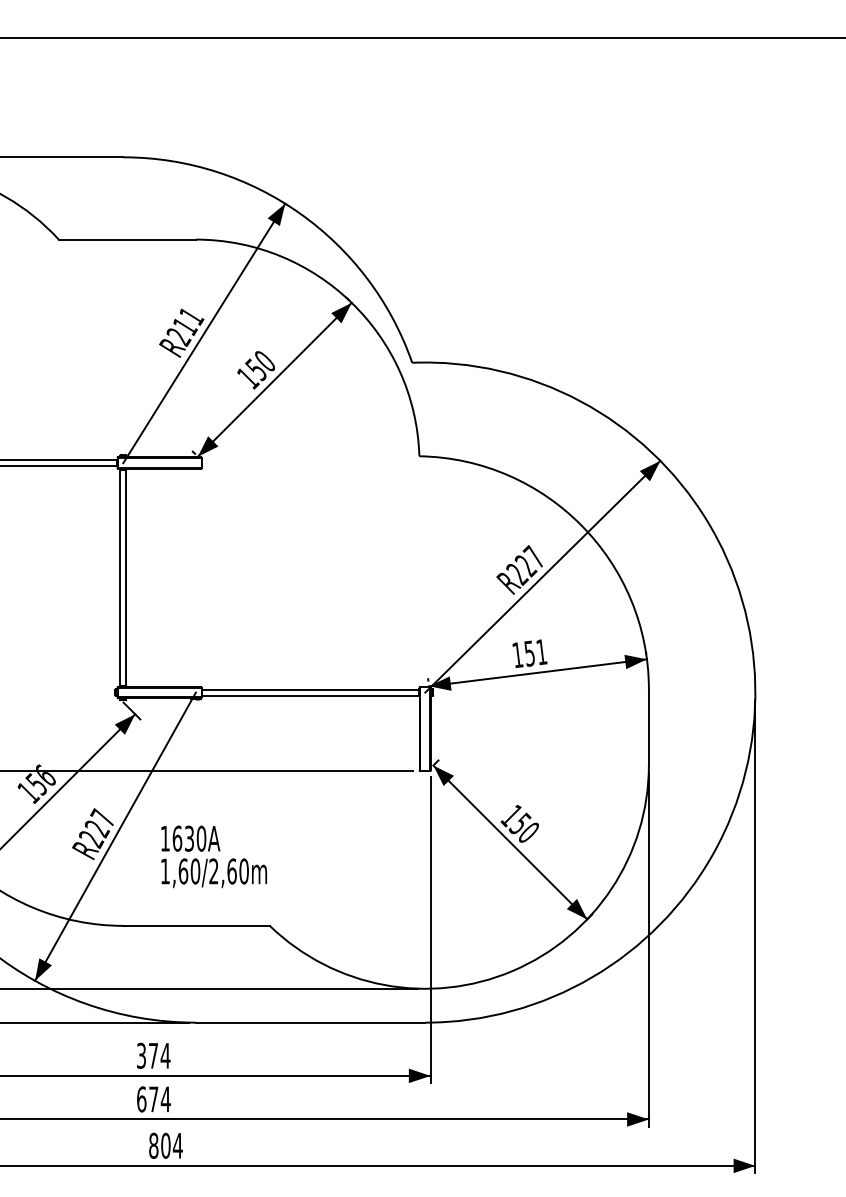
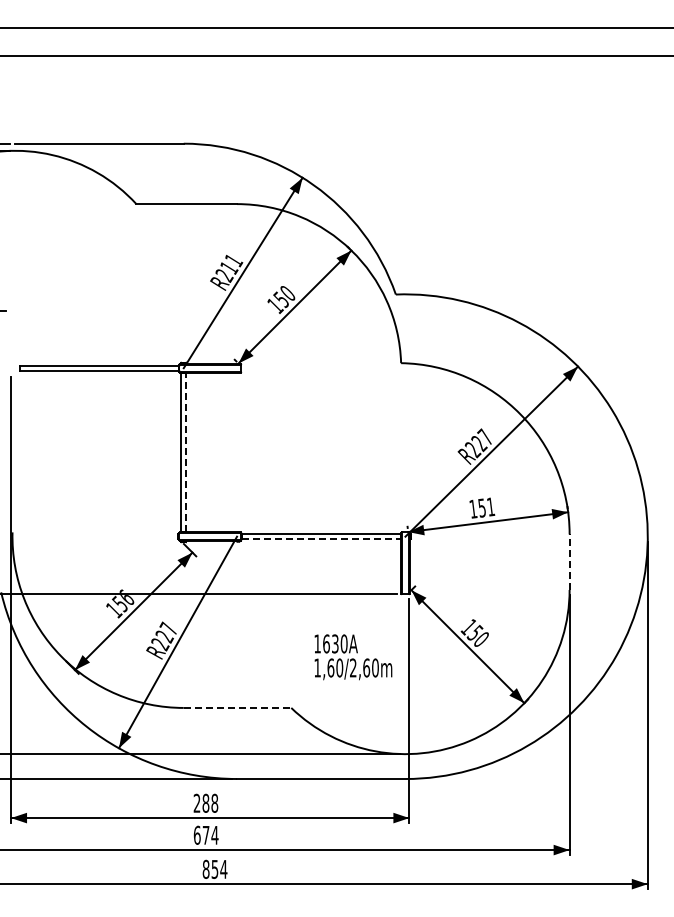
line: (127, 576) -> (186, 451), solid -> dashed
line: (310, 695) -> (321, 538), solid -> dashed
line: (648, 727) -> (569, 562), solid -> dashed
text: (214, 857) -> (353, 657), moved
line: (196, 925) -> (237, 707), solid -> dashed
text: (152, 1054) -> (205, 802), 374 -> 288
text: (165, 1144) -> (214, 868), 804 -> 854

